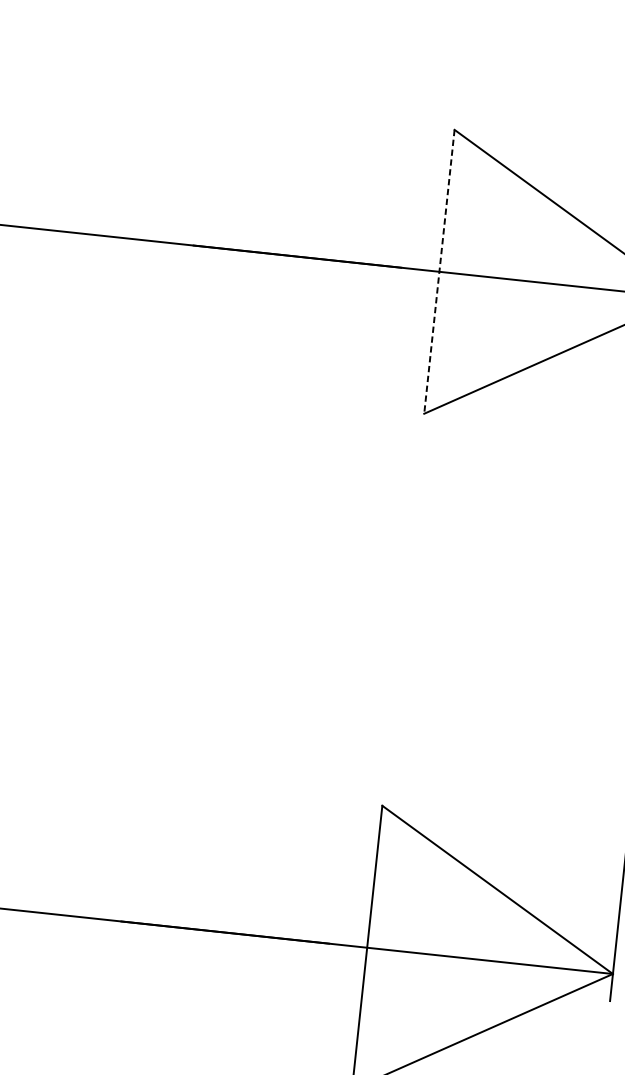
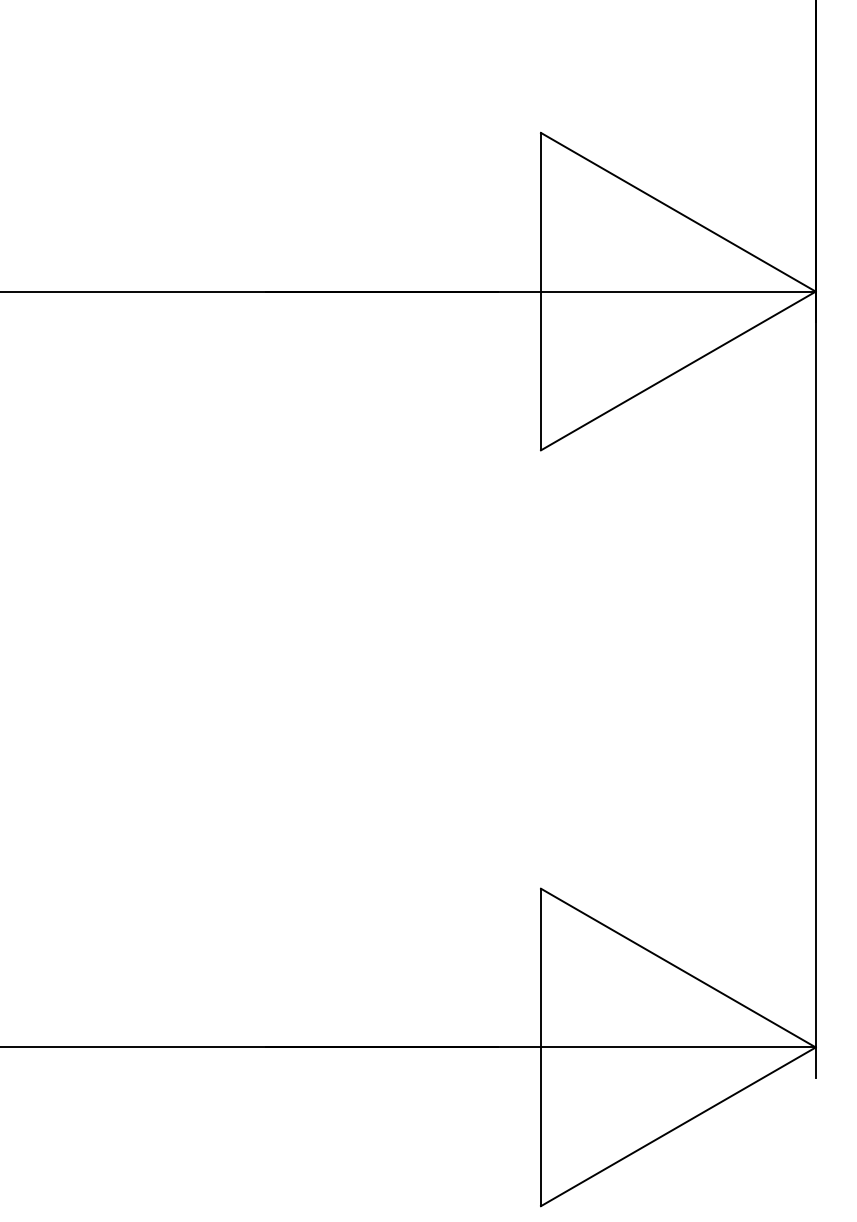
line: (439, 271) -> (541, 291), dashed -> solid

